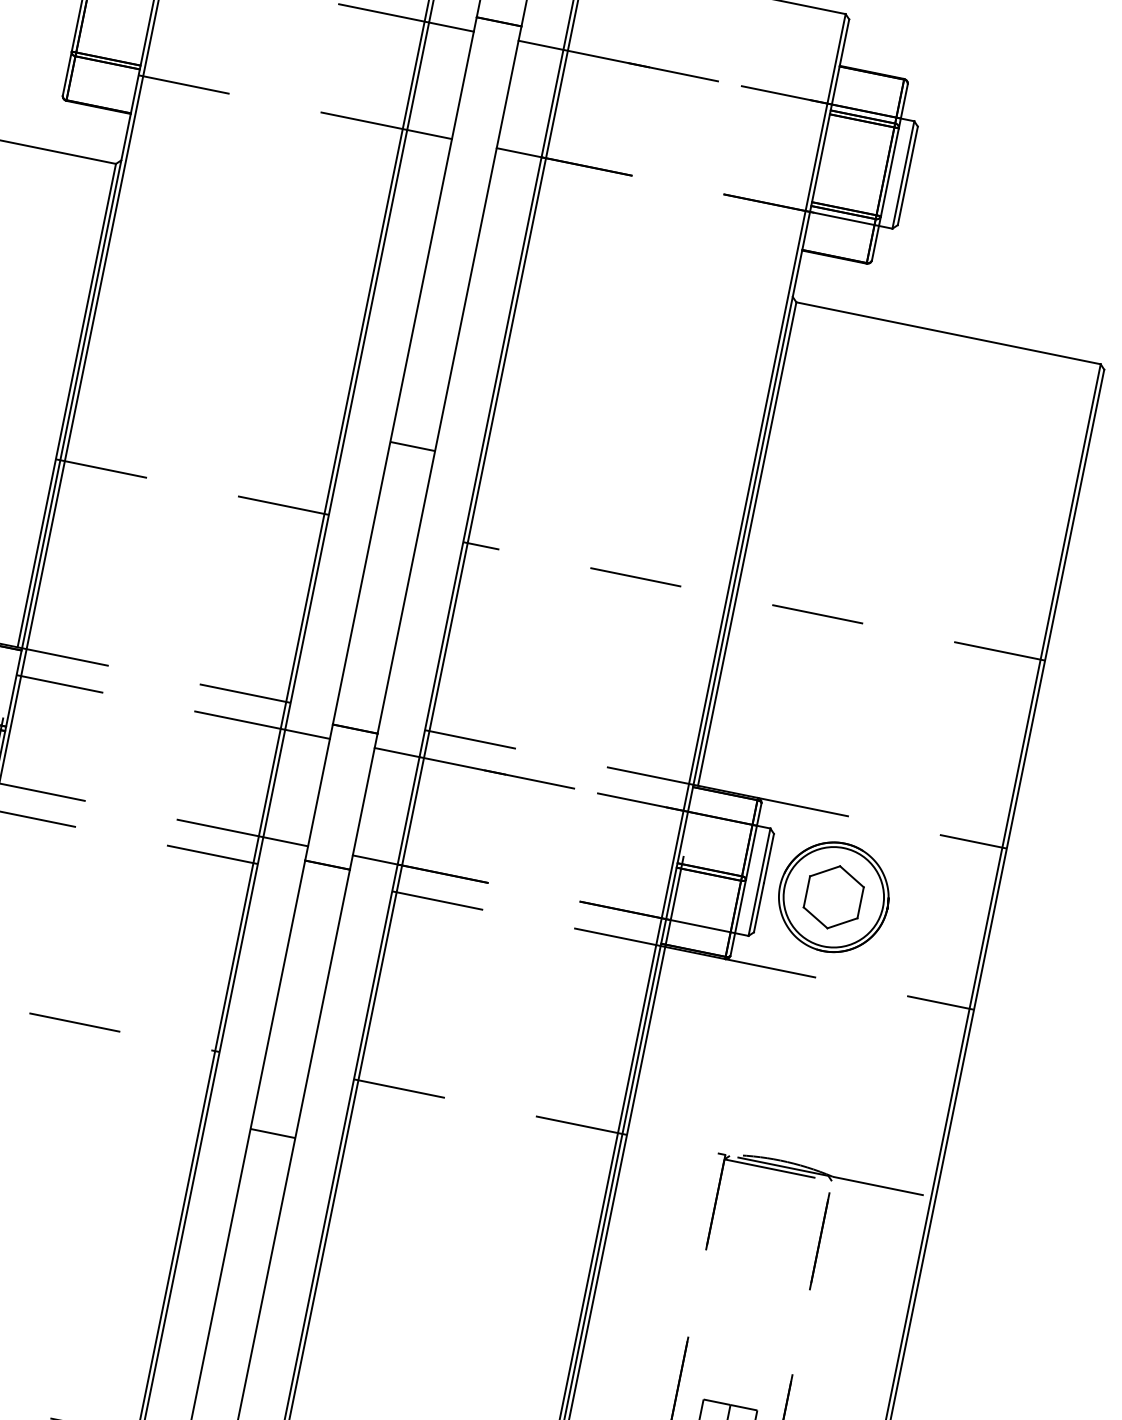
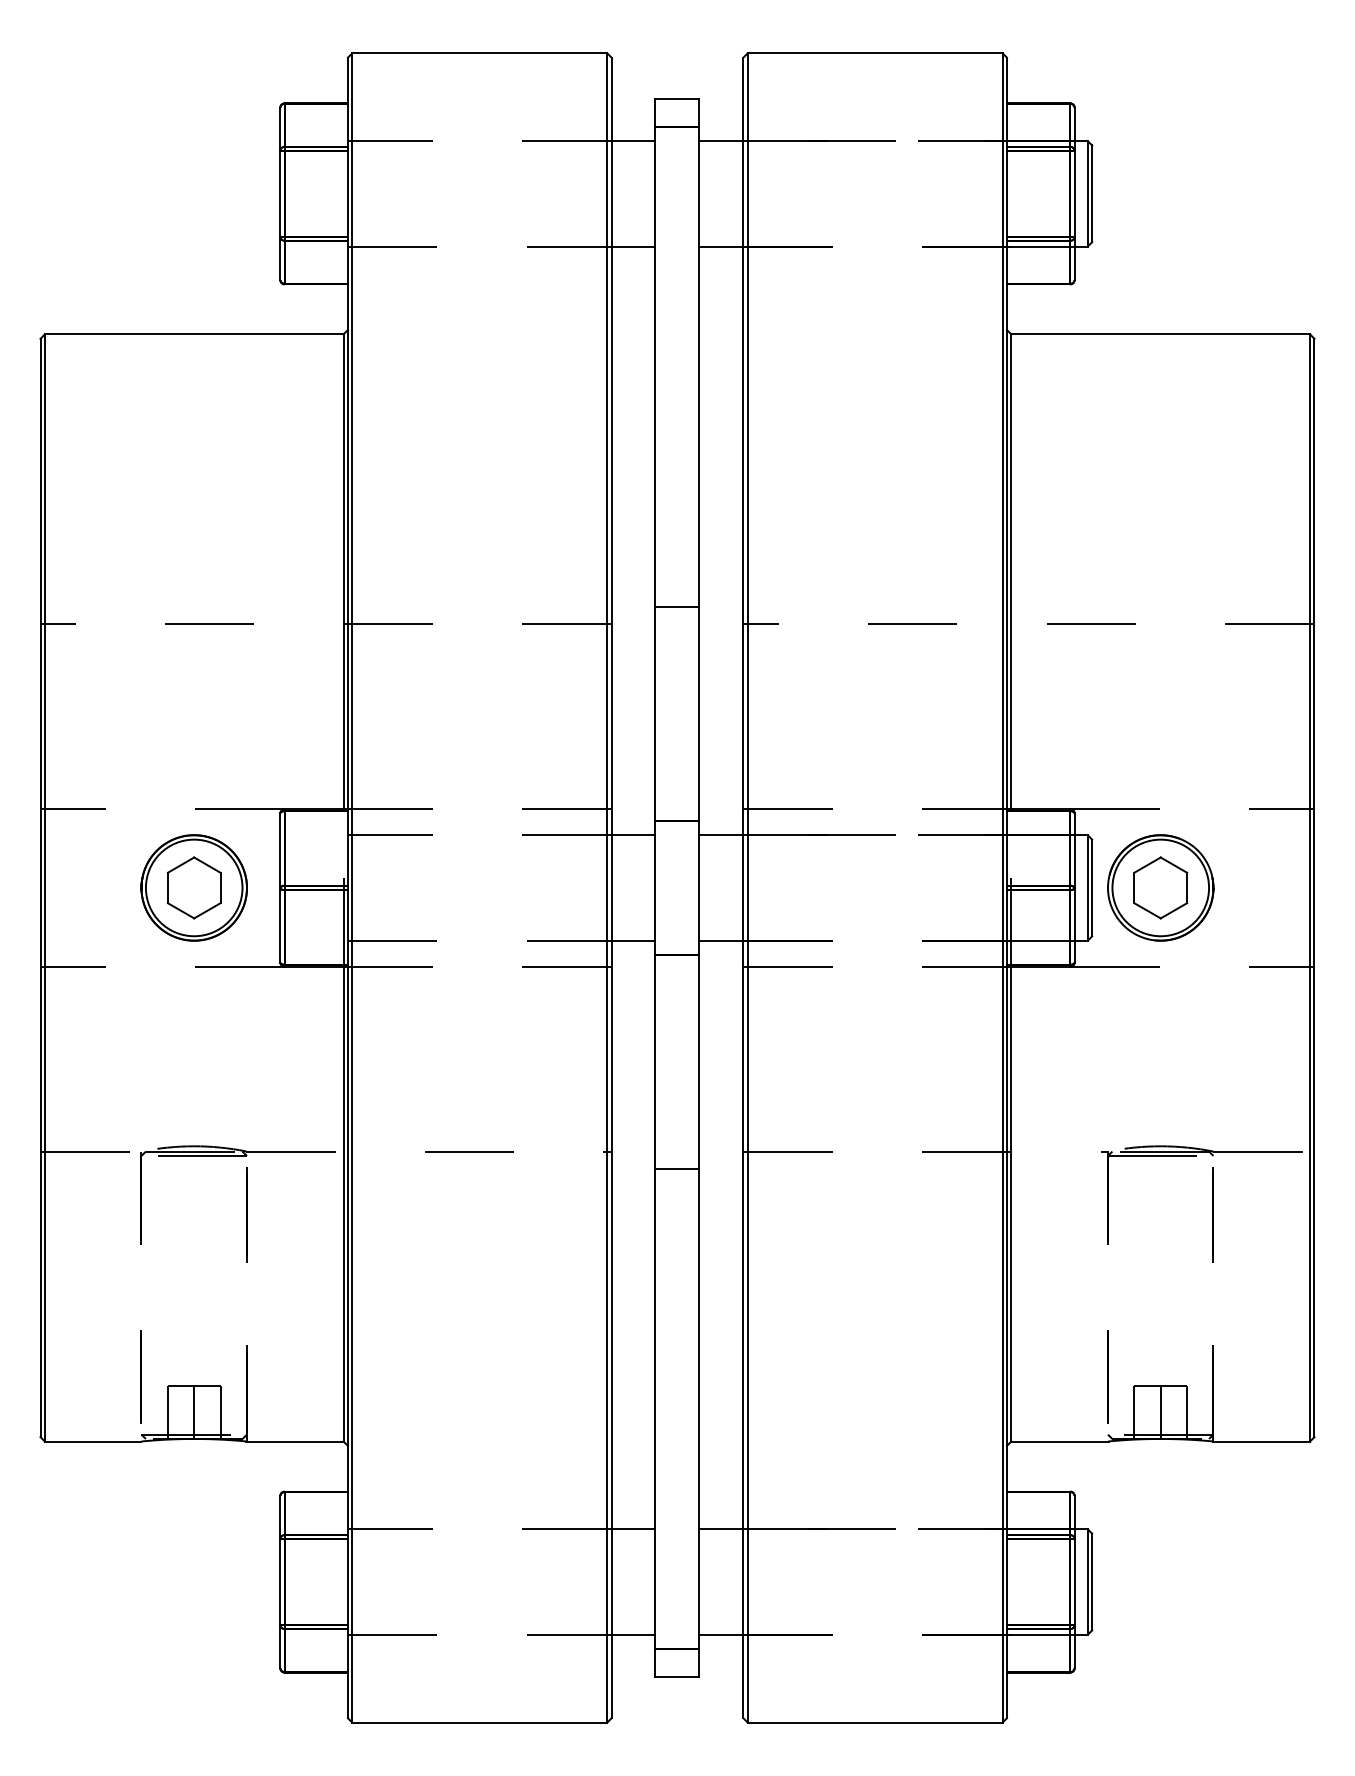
line: (412, 446) -> (677, 606), moved
line: (272, 1133) -> (677, 1169), moved

